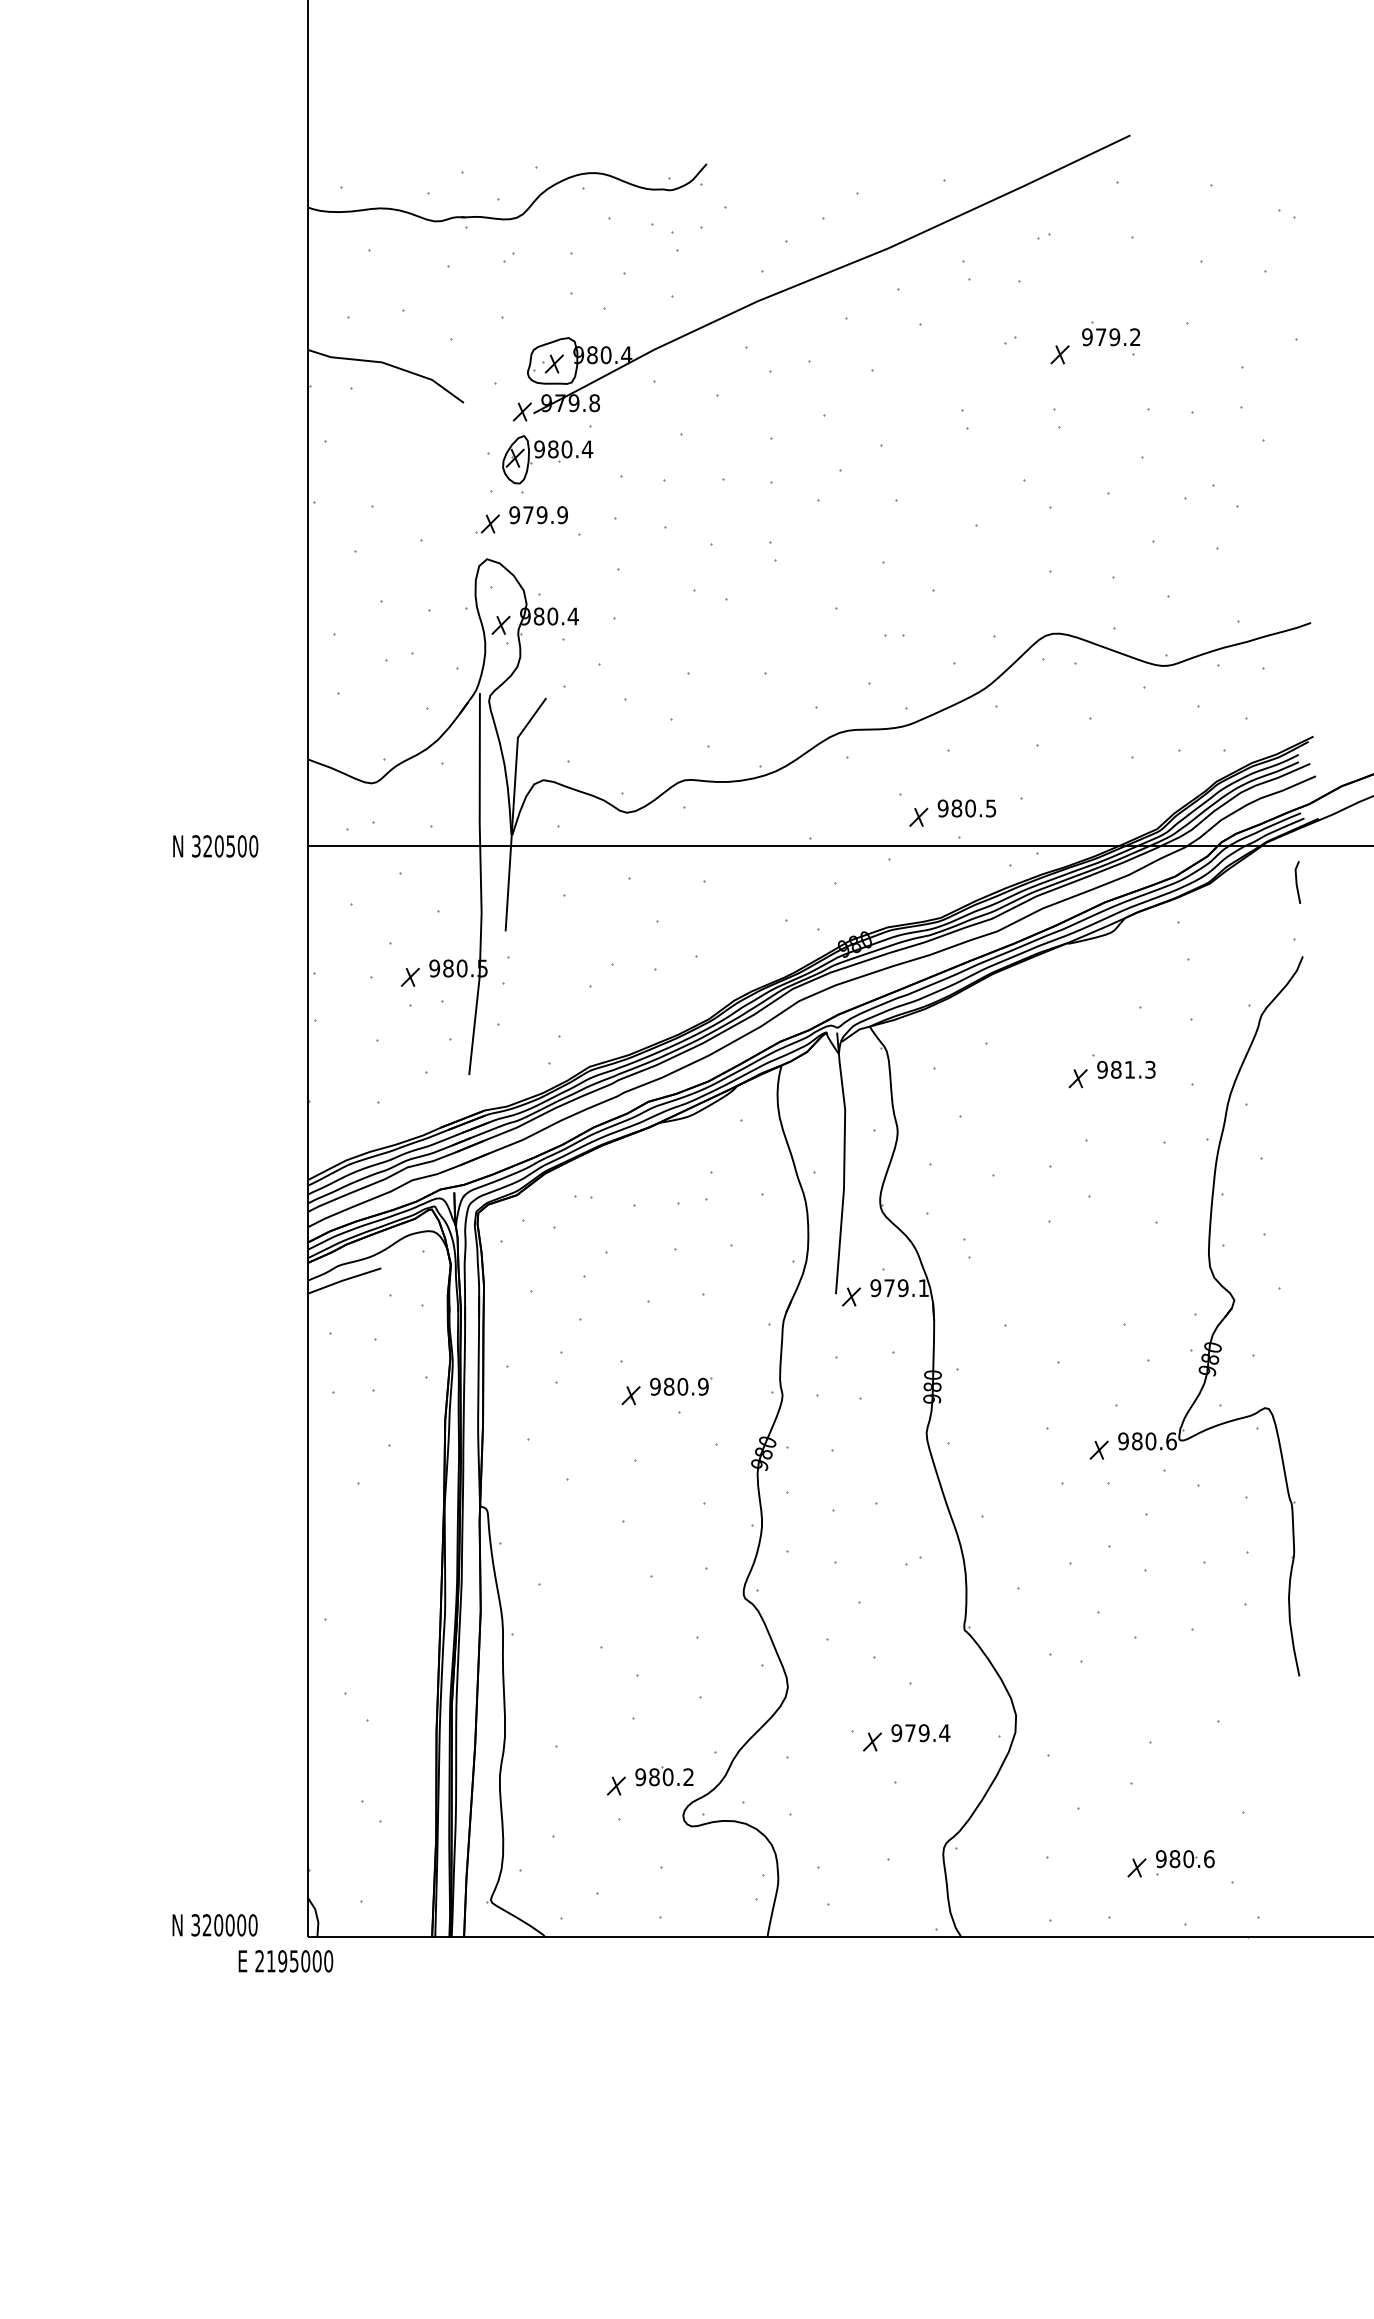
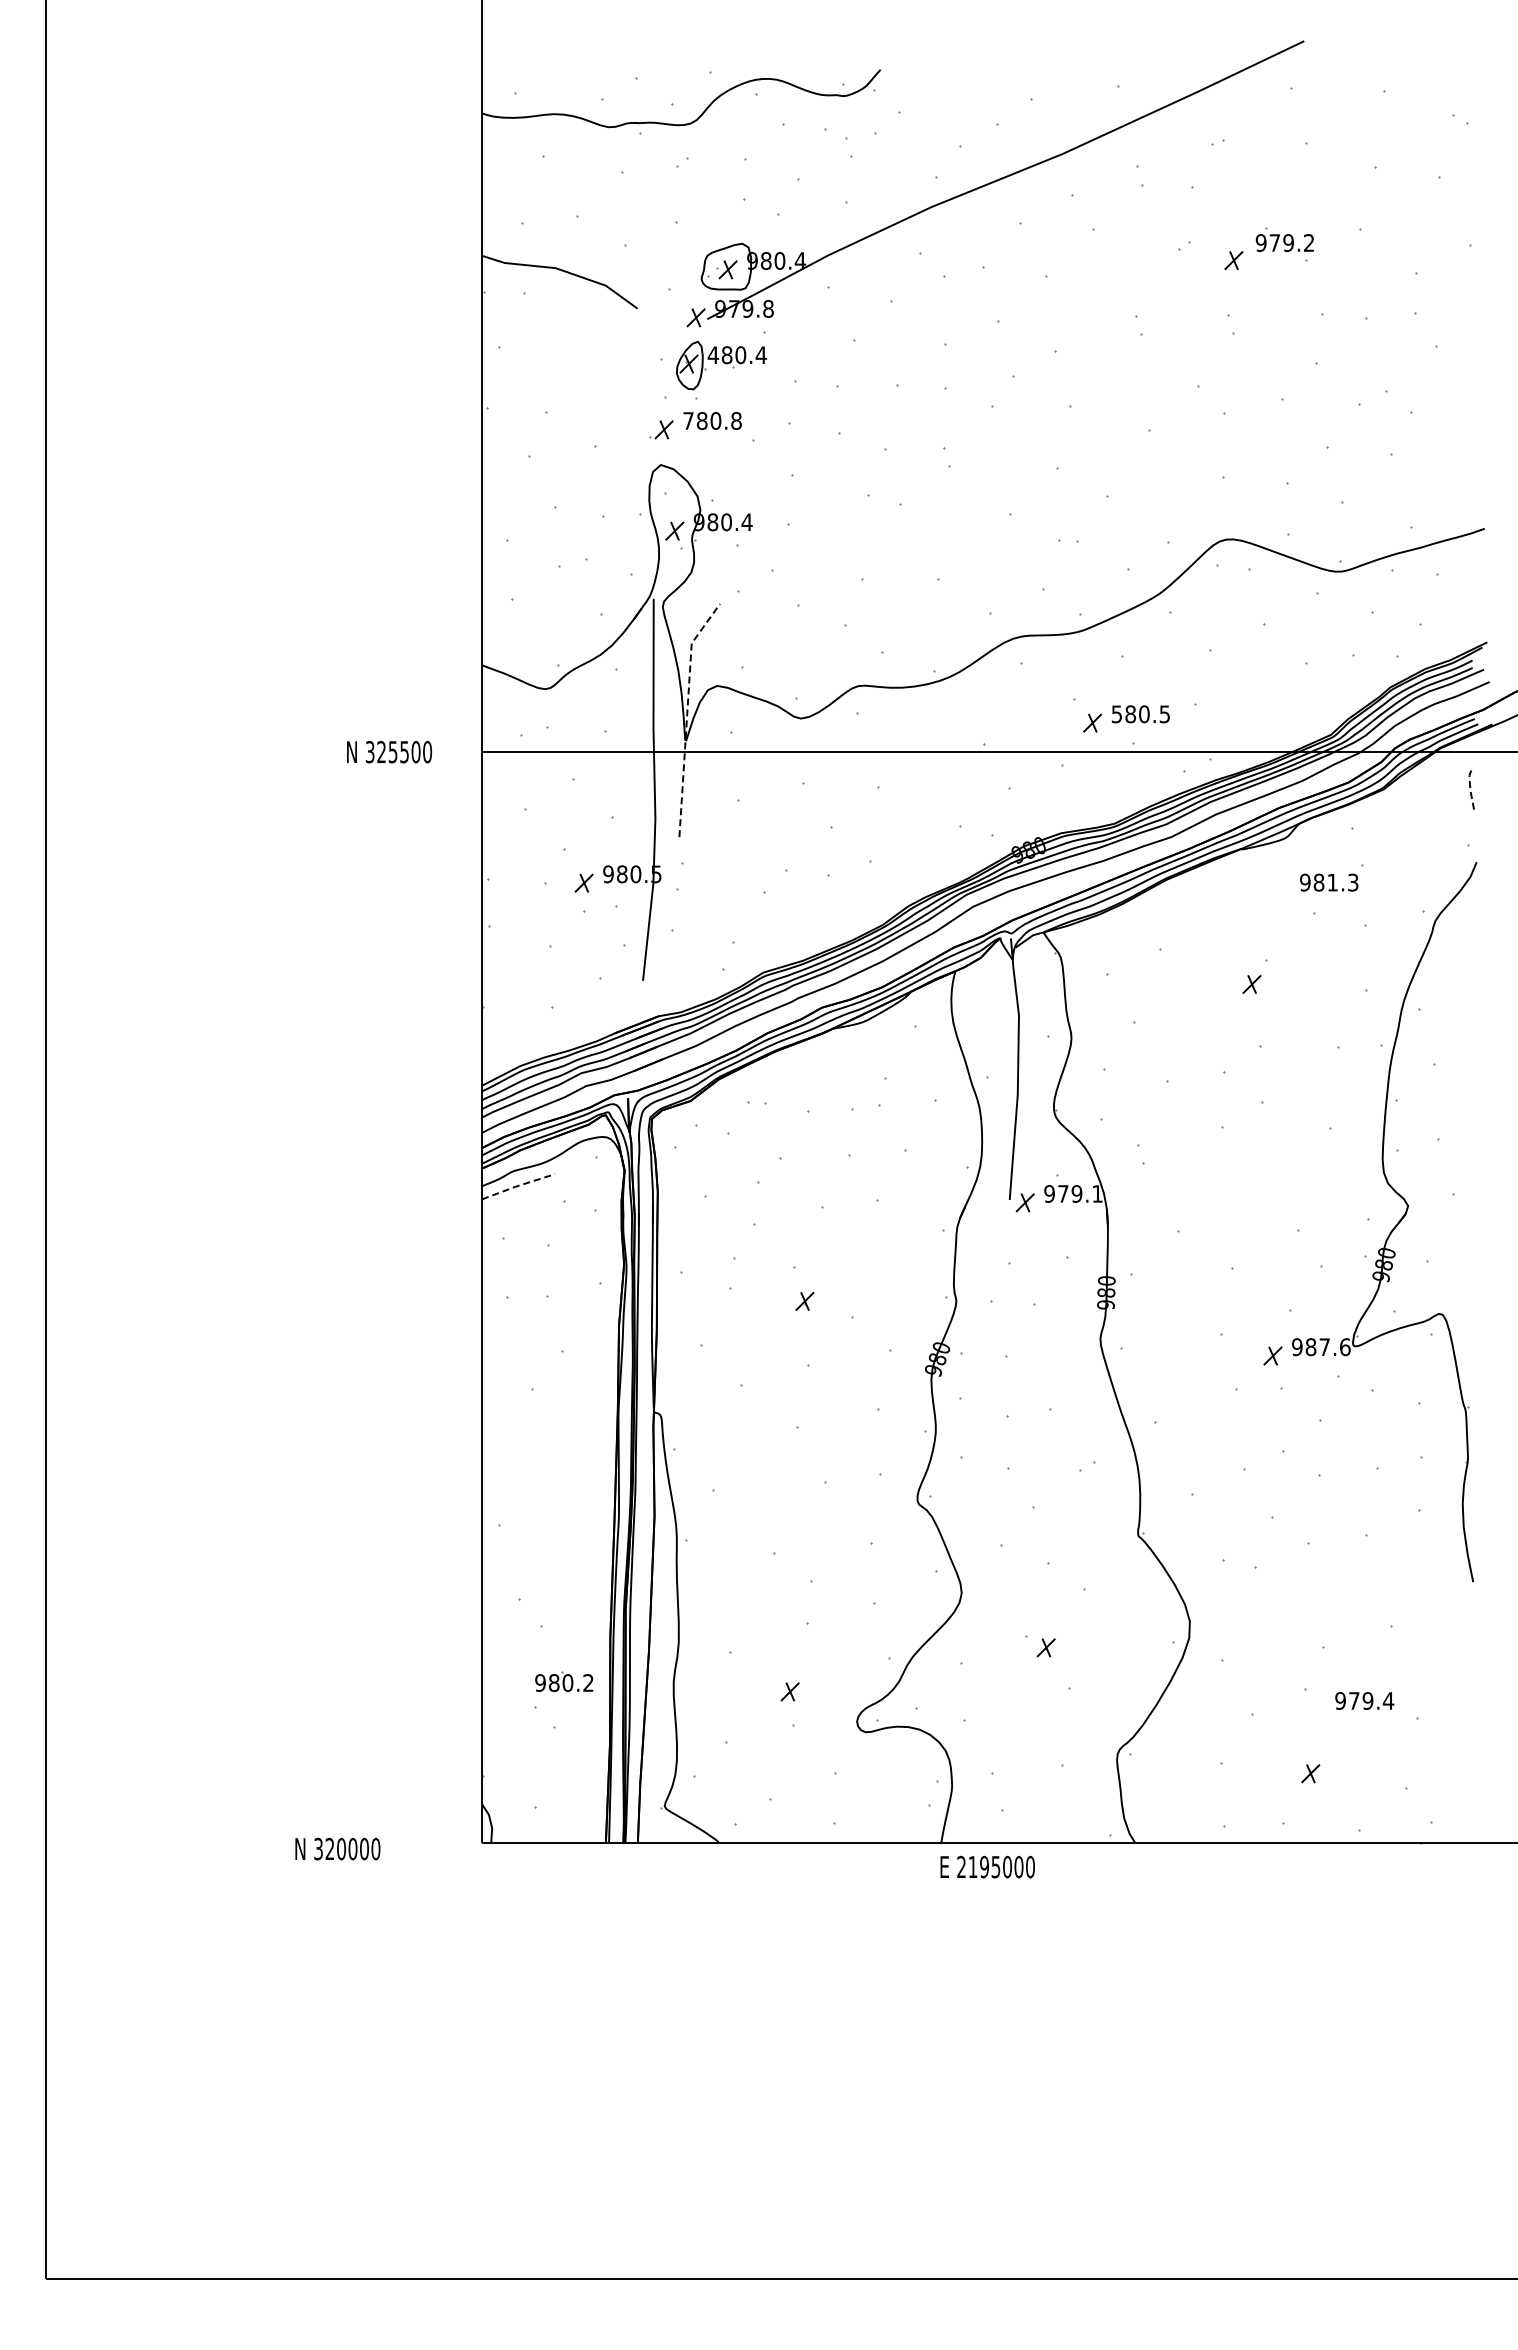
text: (539, 449) -> (713, 355), 980.4 -> 480.4
text: (538, 514) -> (712, 420), 979.9 -> 780.8
text: (942, 807) -> (1116, 713), 980.5 -> 580.5
line: (513, 808) -> (687, 714), solid -> dashed
text: (218, 846) -> (392, 752), 320500 -> 325500
line: (1296, 881) -> (1470, 787), solid -> dashed
text: (1126, 1069) -> (1329, 882), moved
line: (343, 1280) -> (517, 1186), solid -> dashed
part: (680, 1385) -> (854, 1291), removed
text: (1150, 1441) -> (1324, 1347), 980.6 -> 987.6
text: (920, 1732) -> (1364, 1700), moved
part: (664, 1775) -> (564, 1681), moved
part: (1184, 1862) -> (1358, 1768), removed
text: (214, 1924) -> (337, 1848), moved
text: (285, 1960) -> (987, 1866), moved

